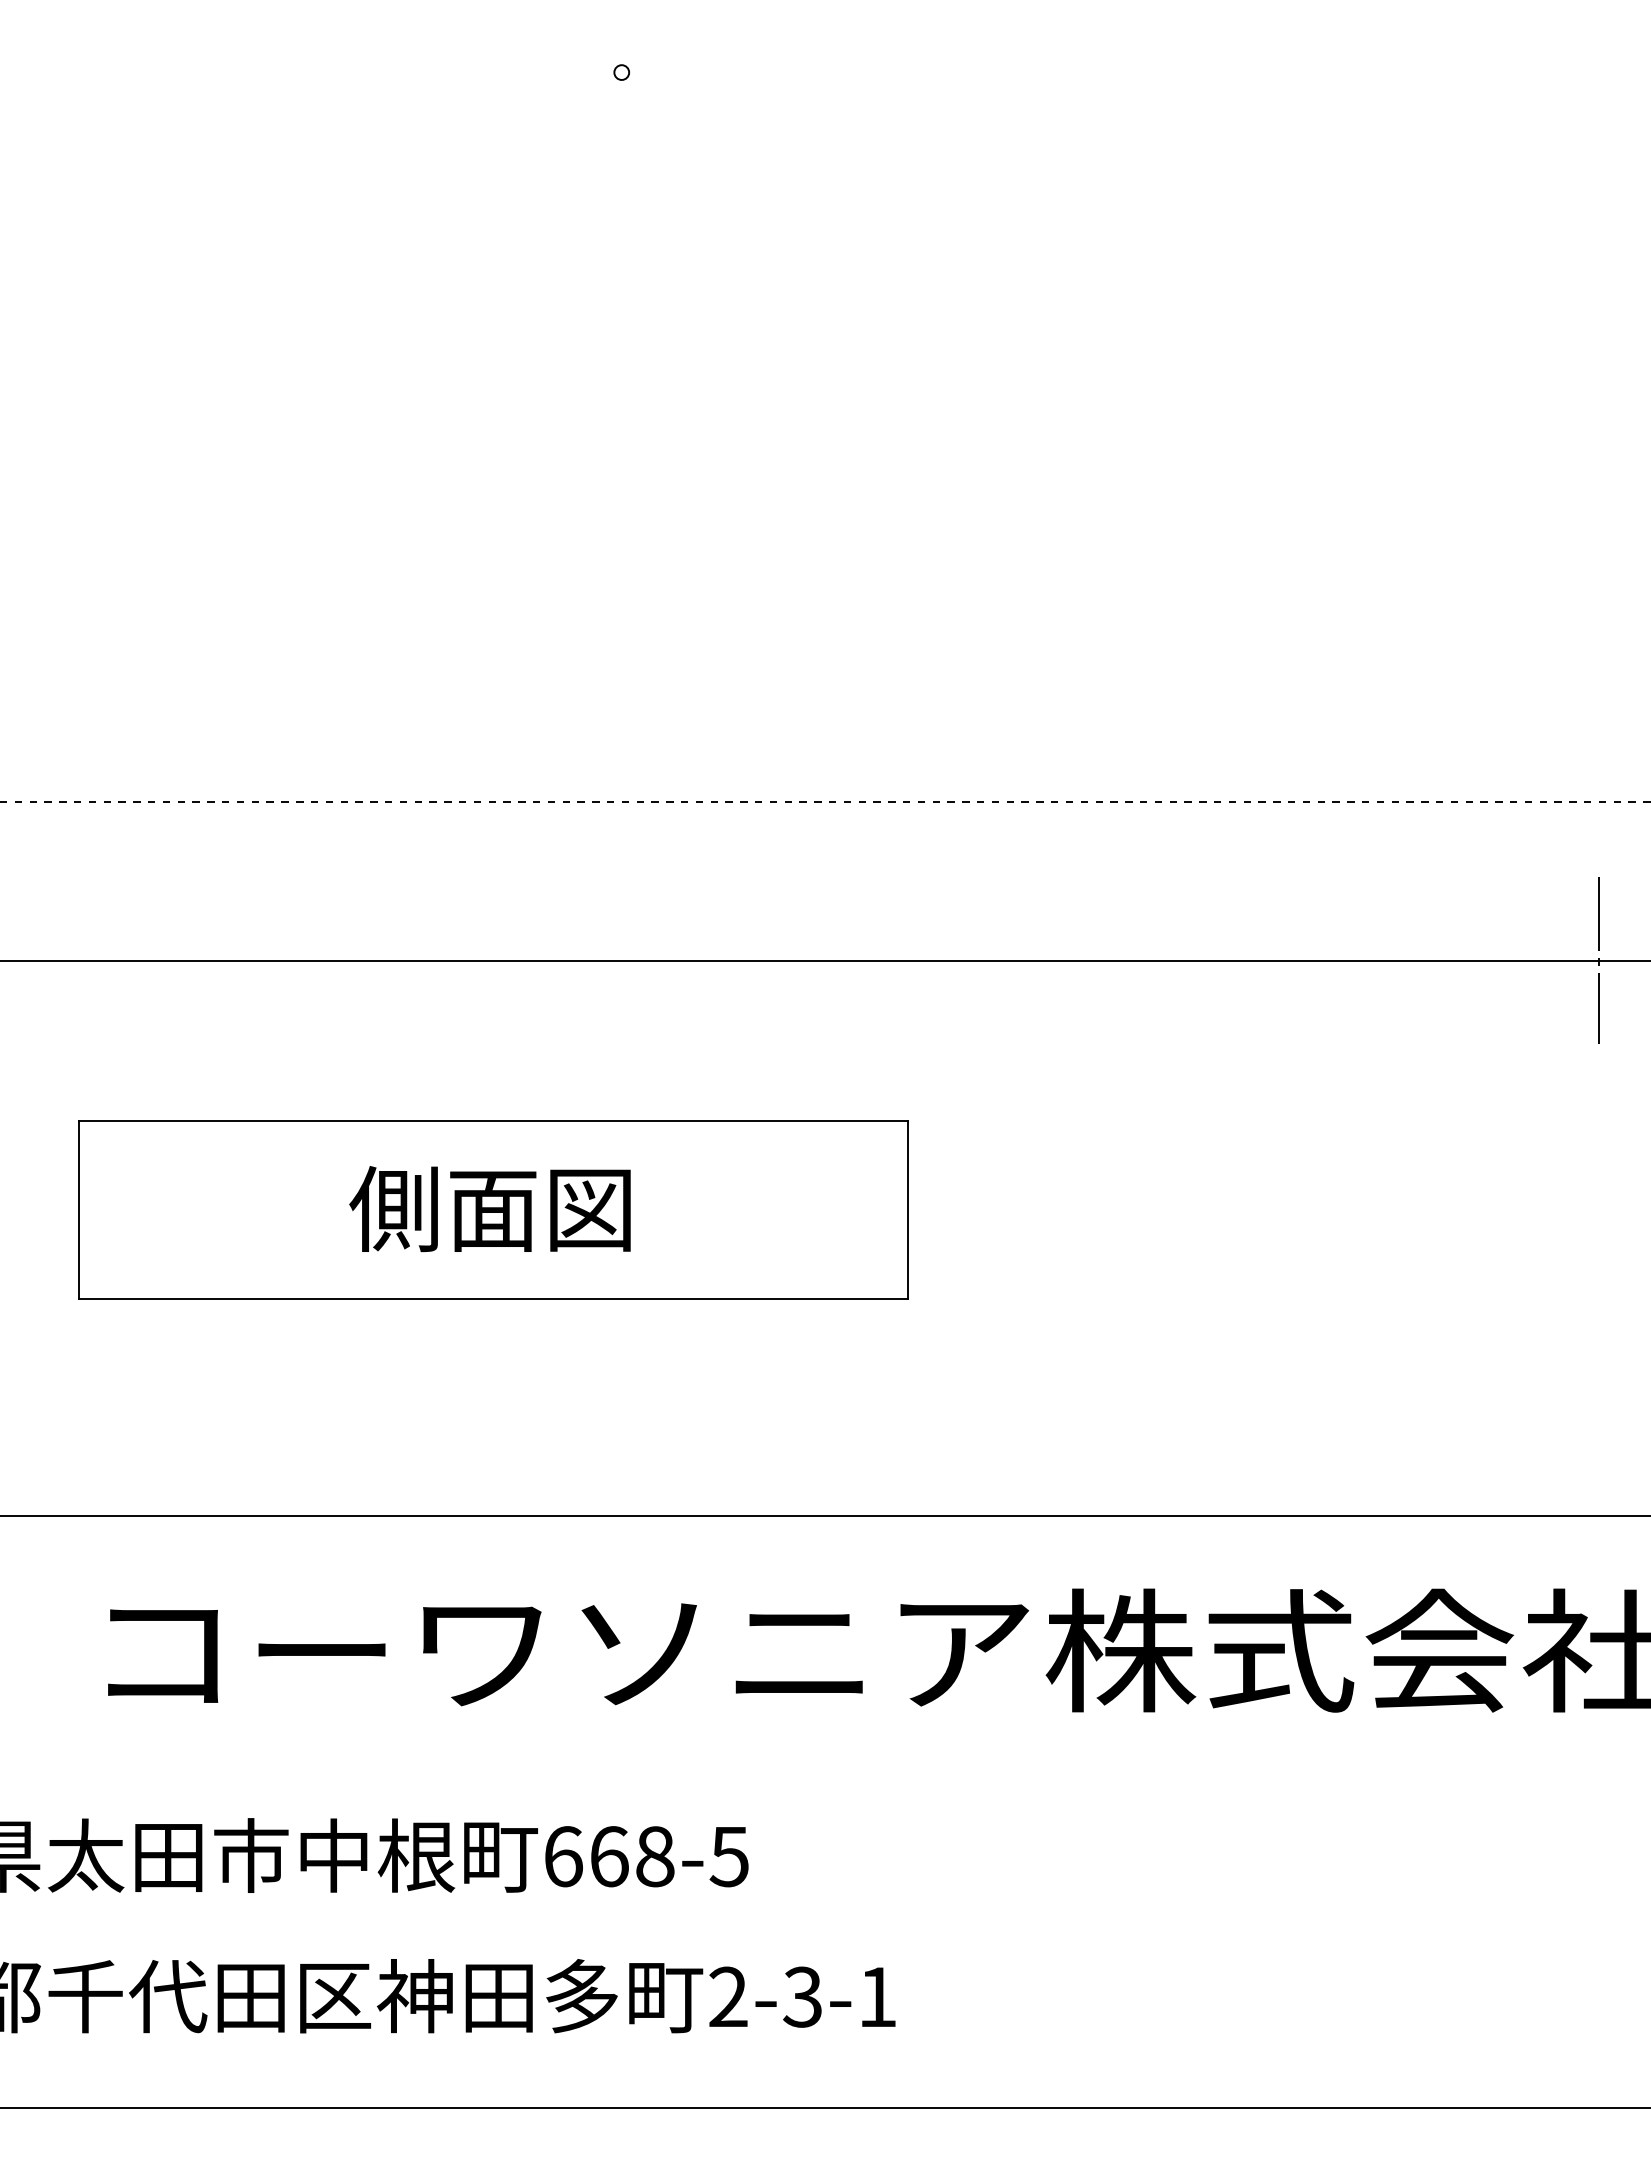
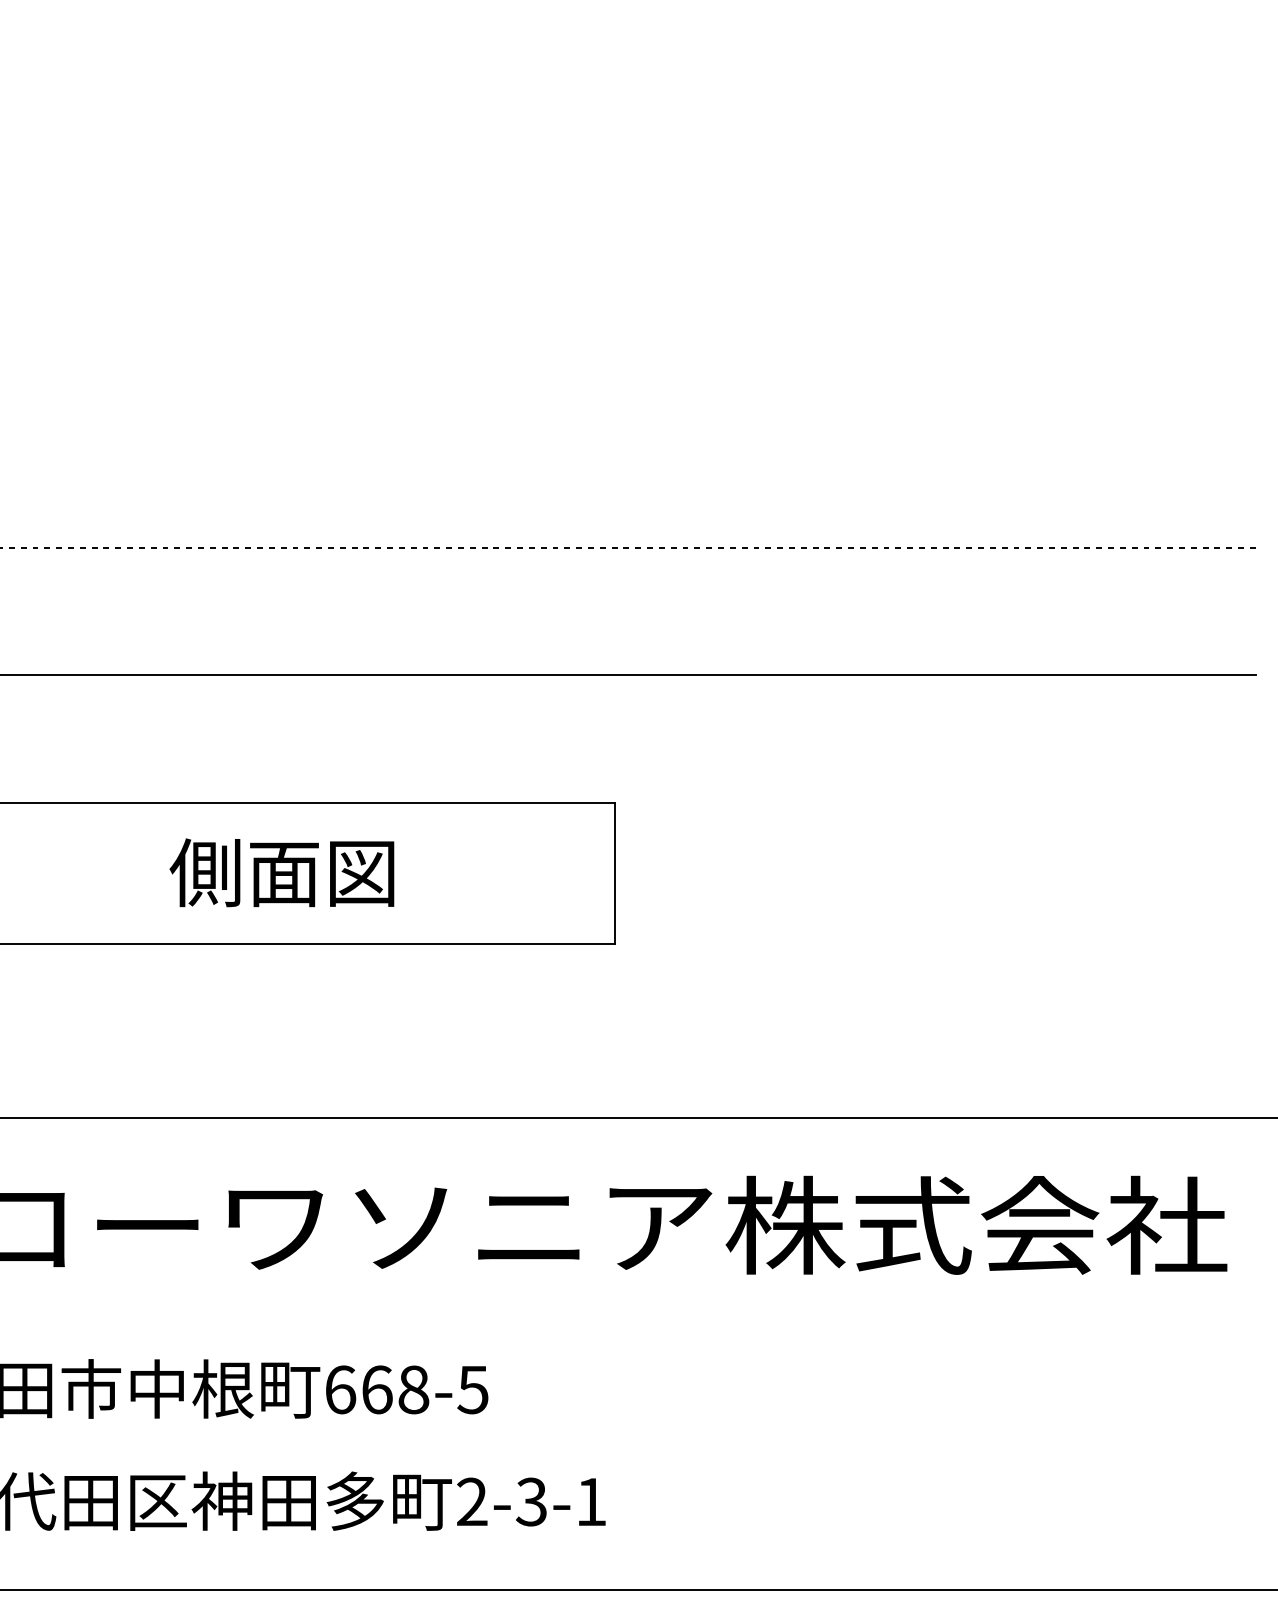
line: (1598, 960) -> (1166, 674), removed

